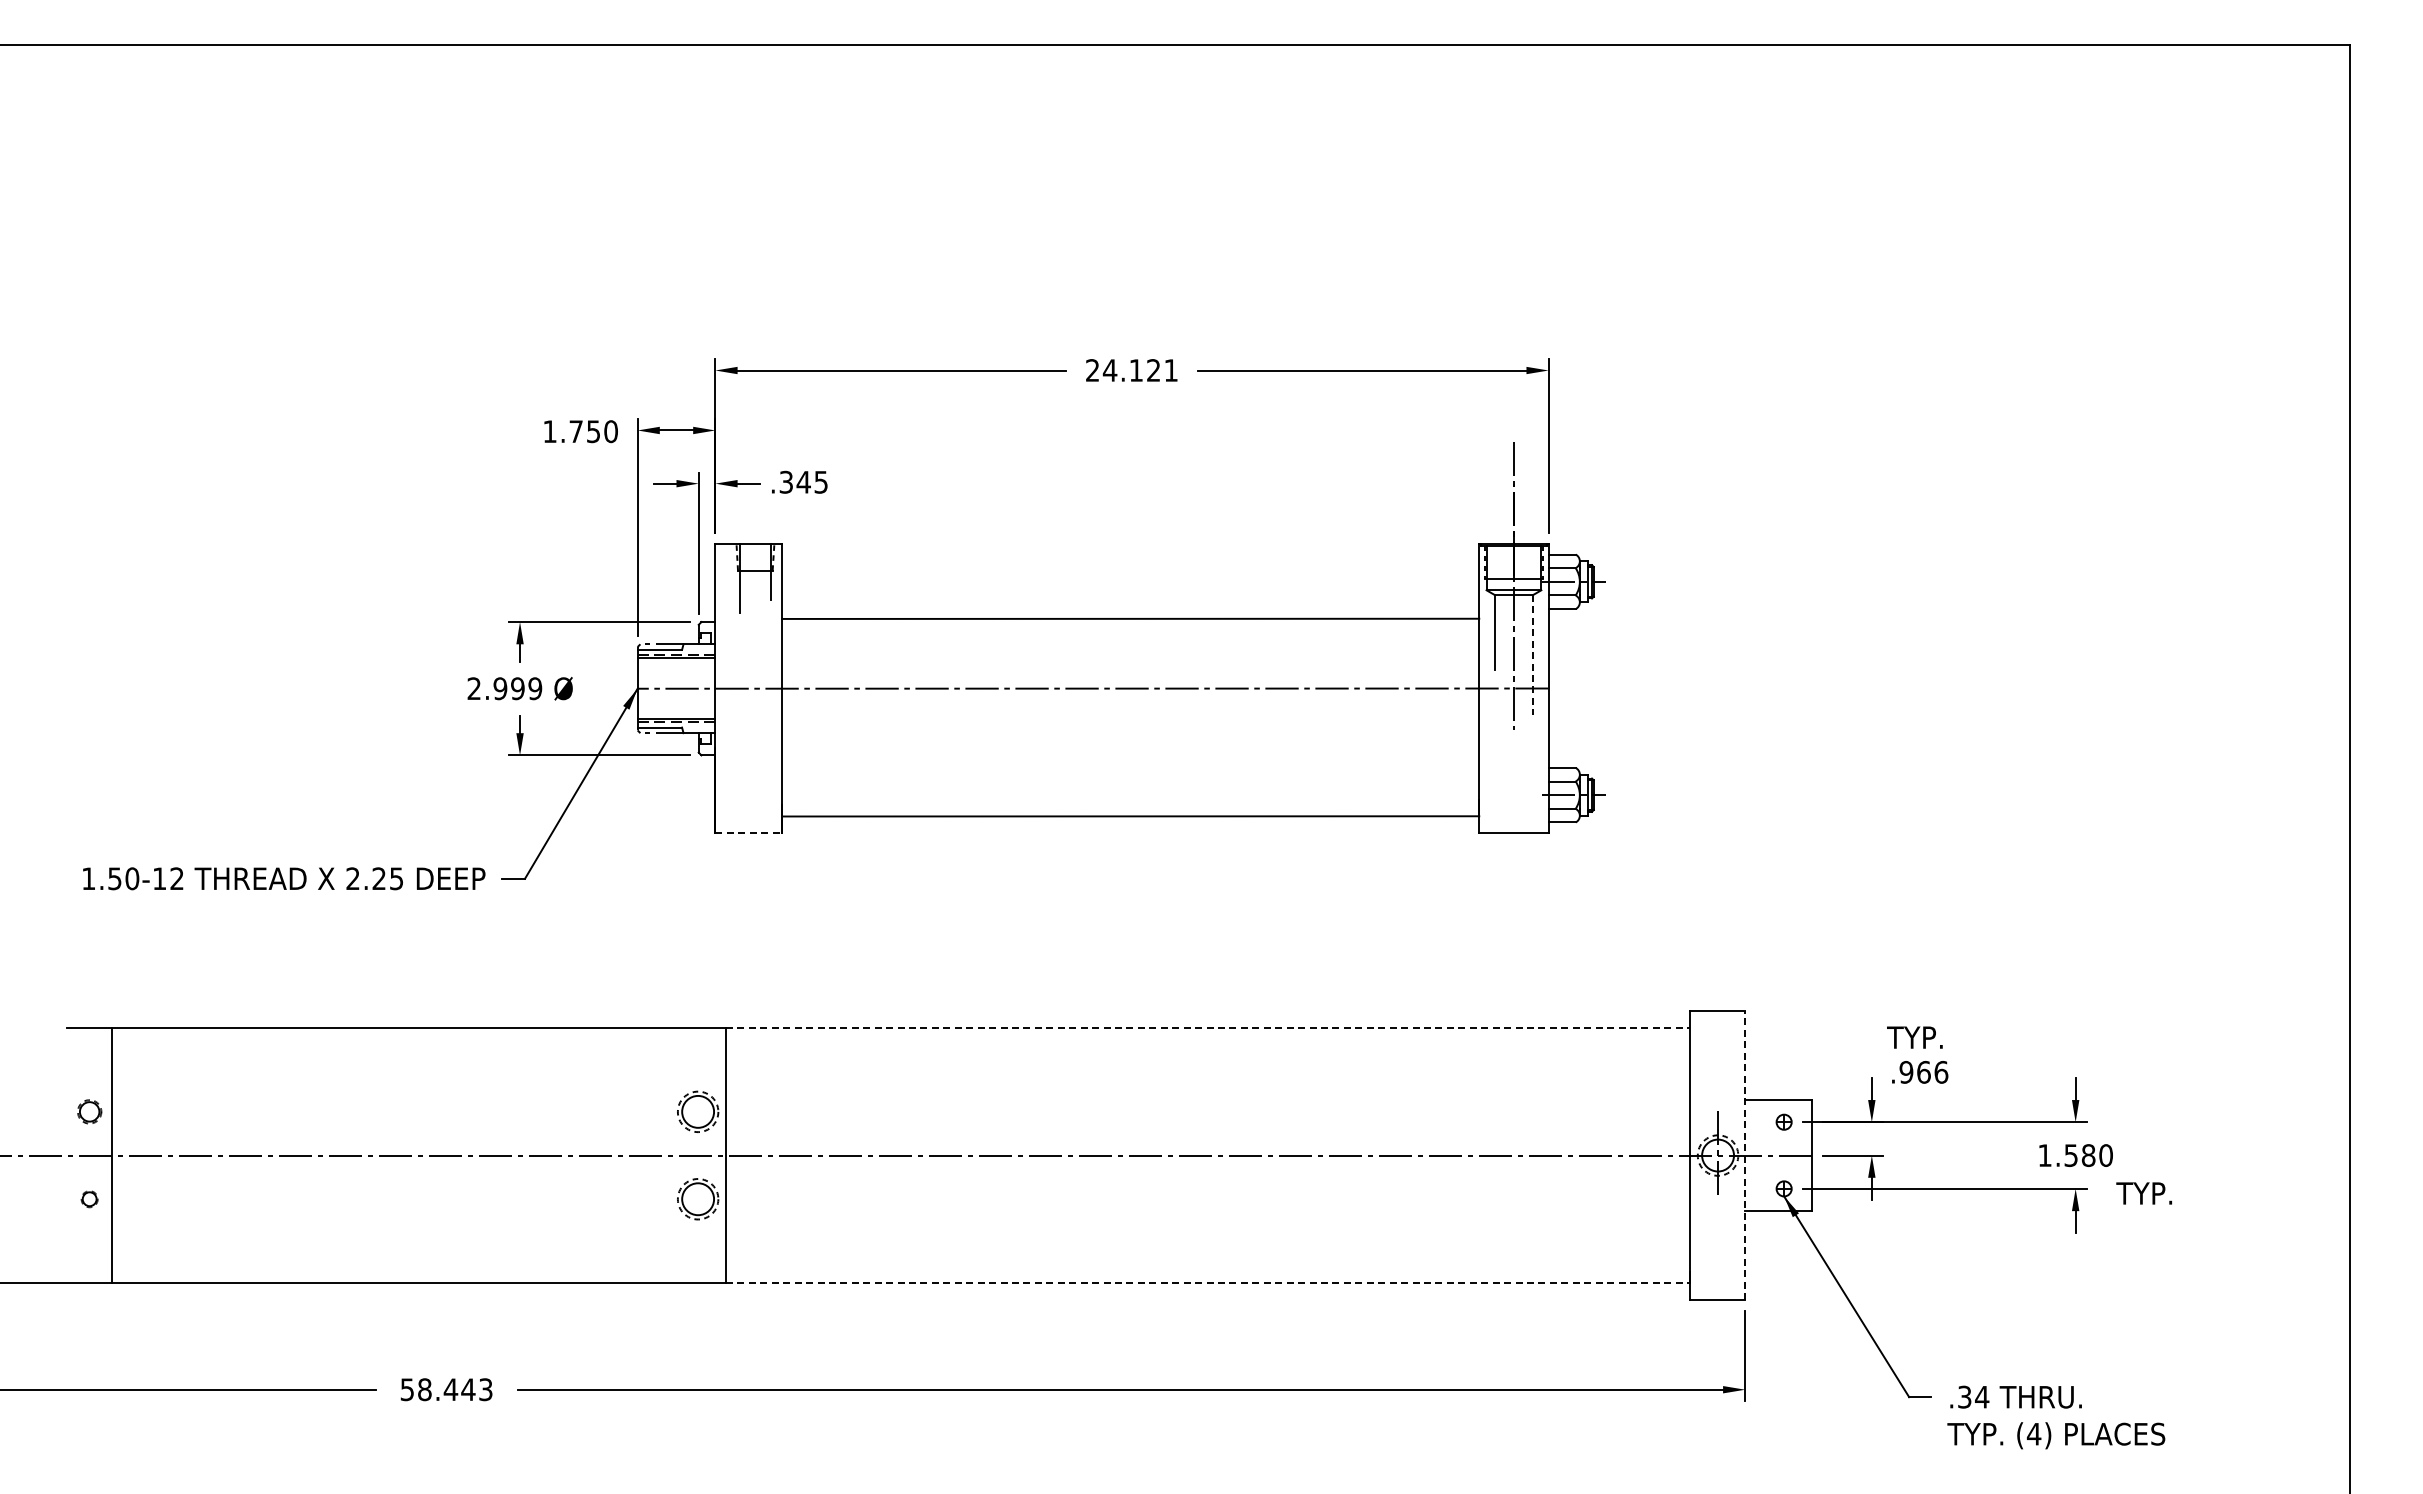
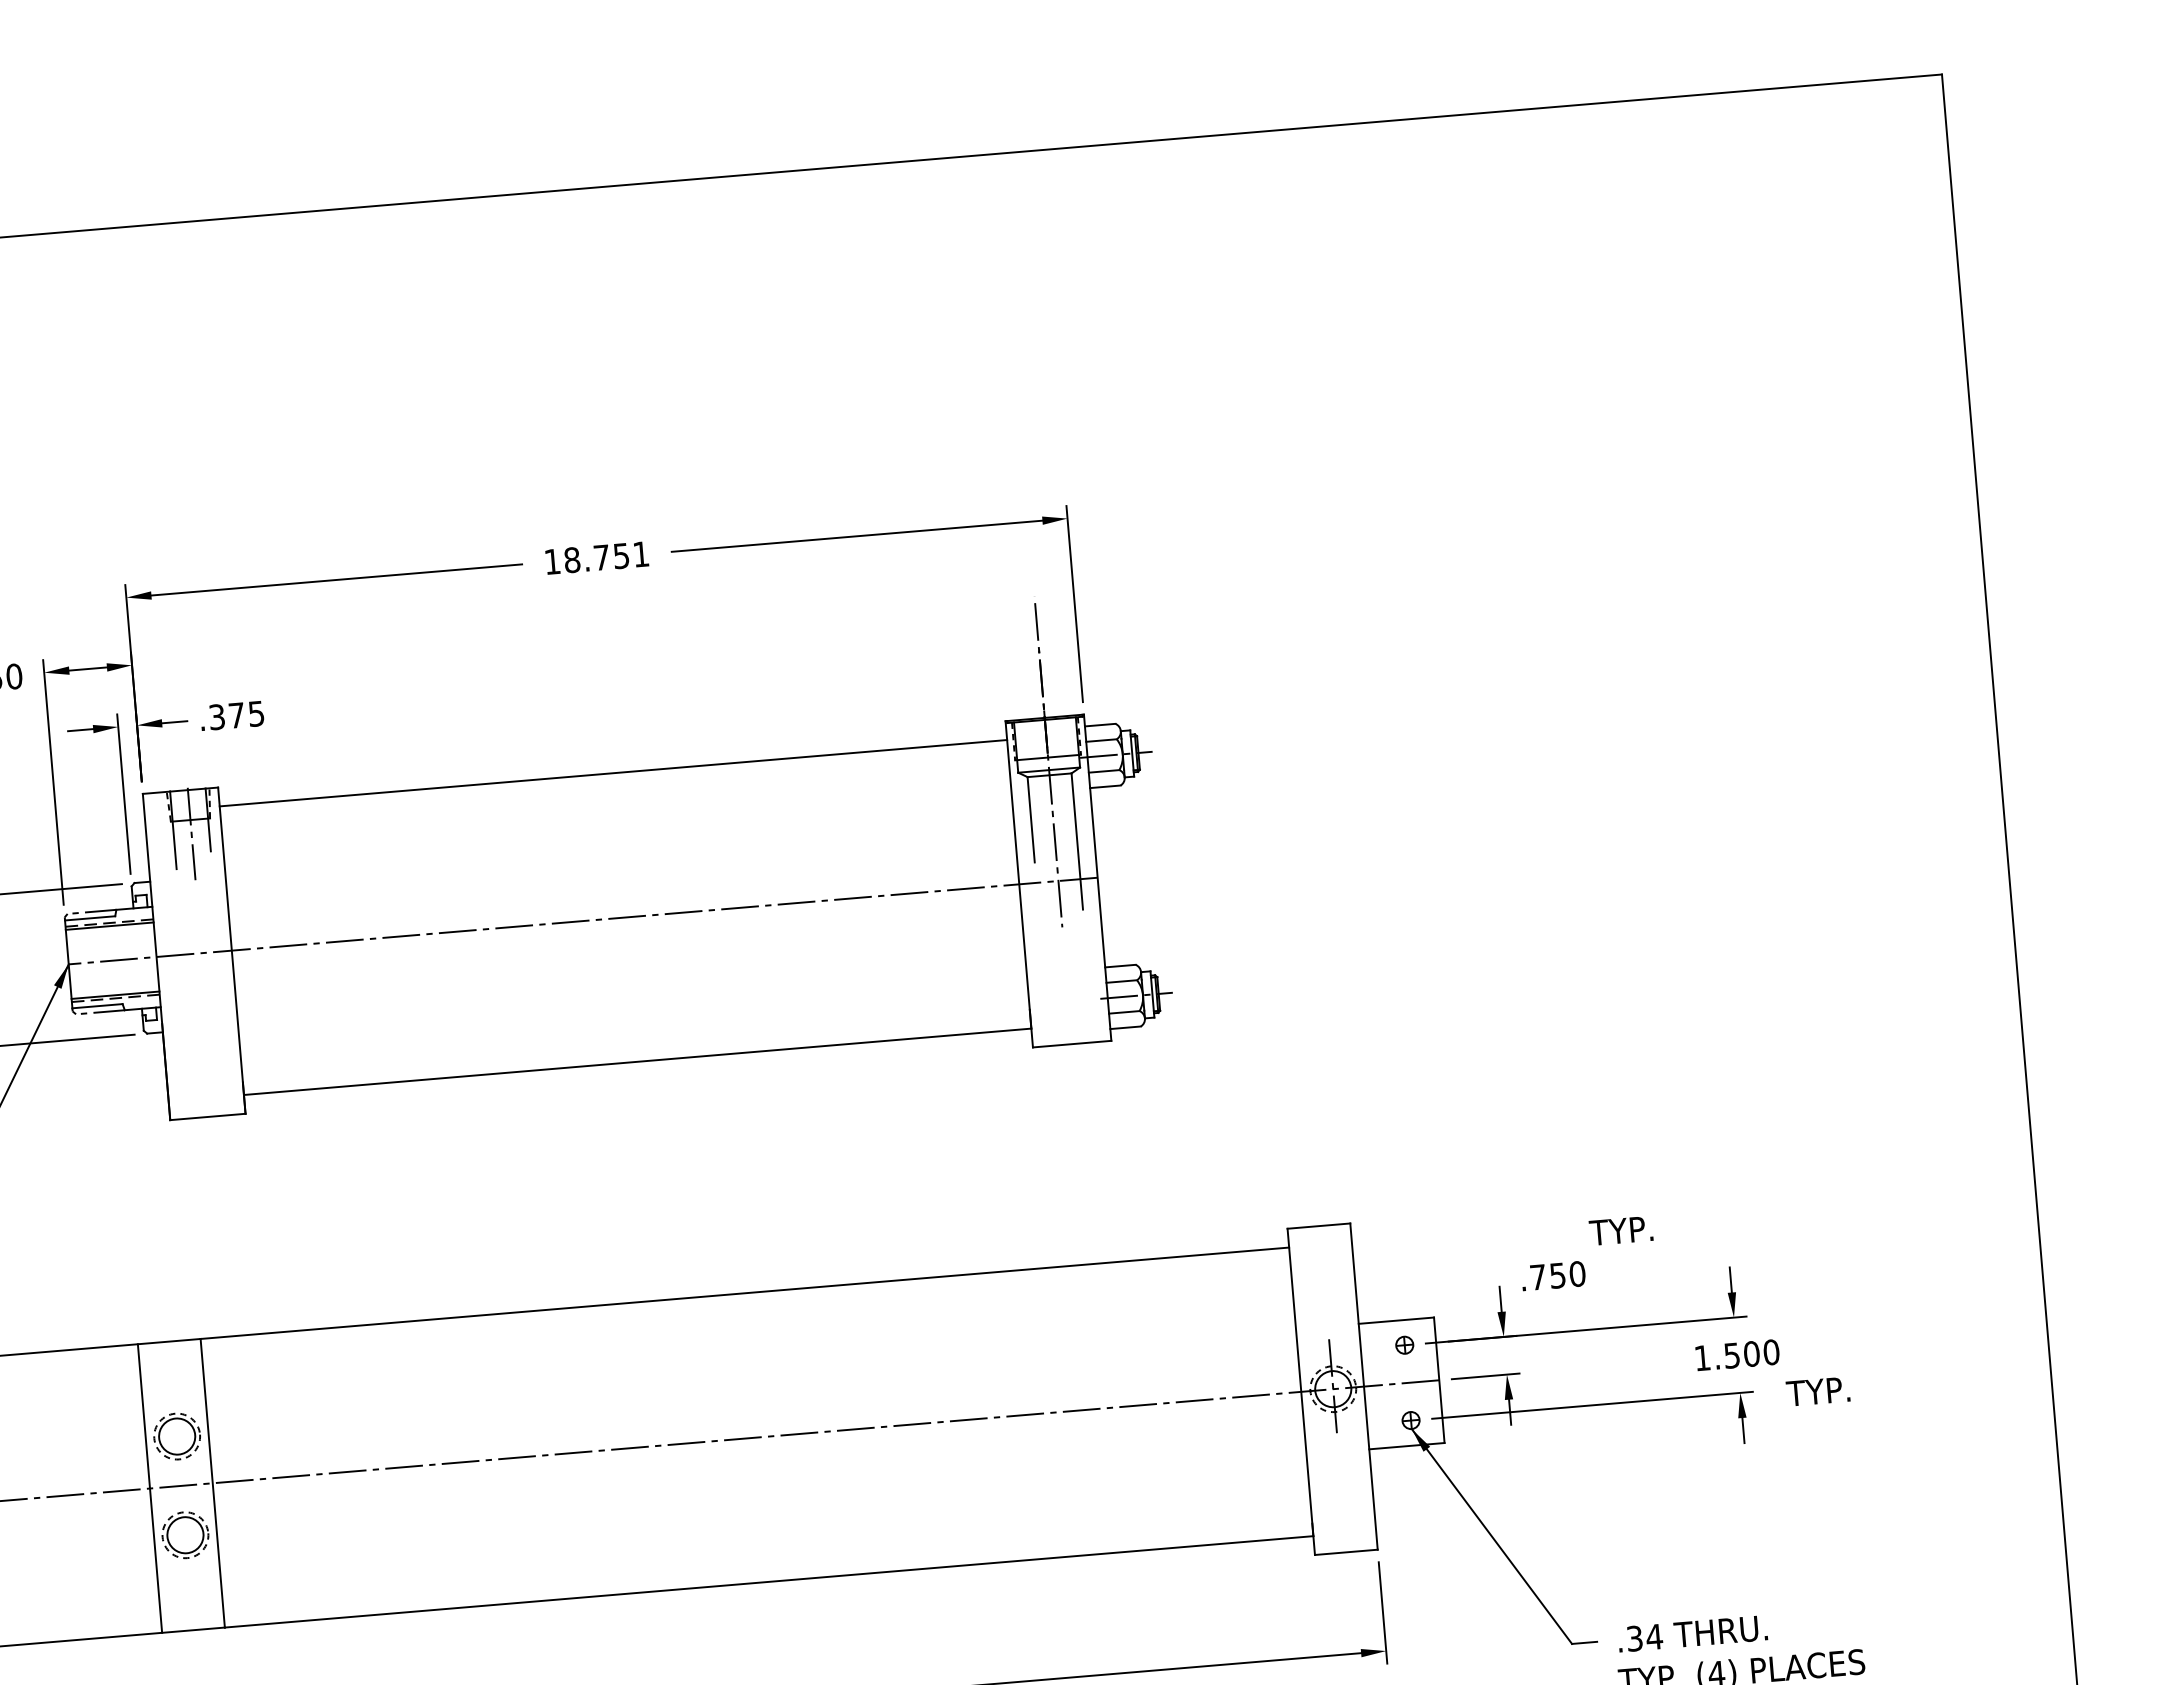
text: (1123, 370) -> (587, 558), 24.121 -> 18.751
text: (803, 482) -> (236, 715), .345 -> .375
line: (755, 583) -> (191, 834), added
line: (1130, 618) -> (613, 772), moved
line: (1533, 655) -> (1077, 841), dashed -> solid
line: (749, 833) -> (208, 1117), dashed -> solid
line: (1207, 1027) -> (744, 1292), dashed -> solid
text: (1914, 1037) -> (1620, 1230), moved
text: (1923, 1071) -> (1557, 1274), .966 -> .750
line: (670, 1155) -> (150, 1488), added
line: (1745, 1155) -> (1364, 1386), dashed -> solid
text: (2088, 1155) -> (1751, 1353), 1.580 -> 1.500
line: (1207, 1283) -> (768, 1582), dashed -> solid

